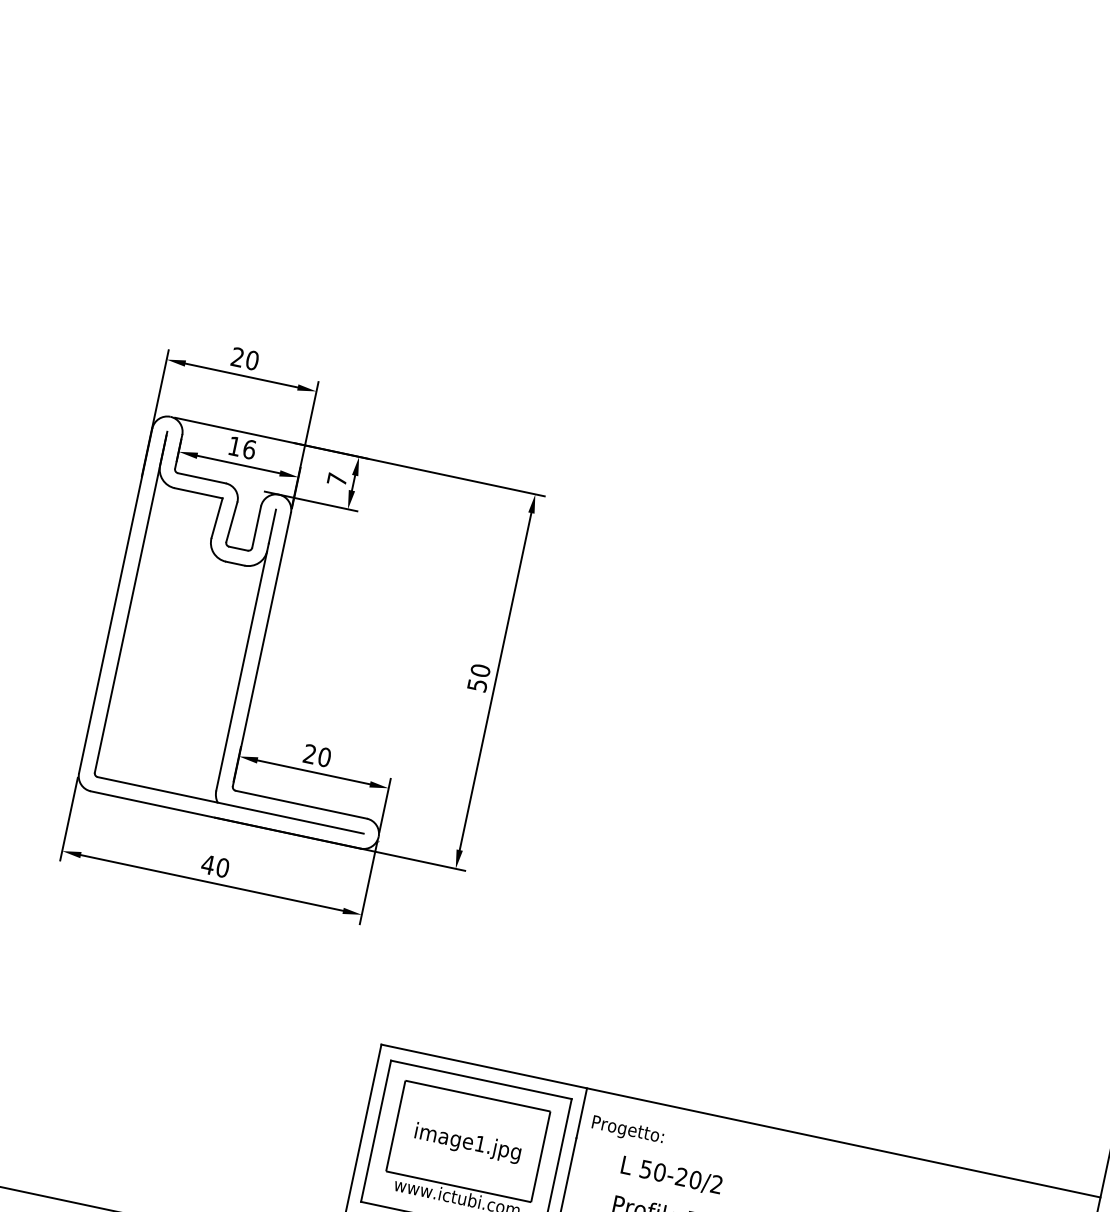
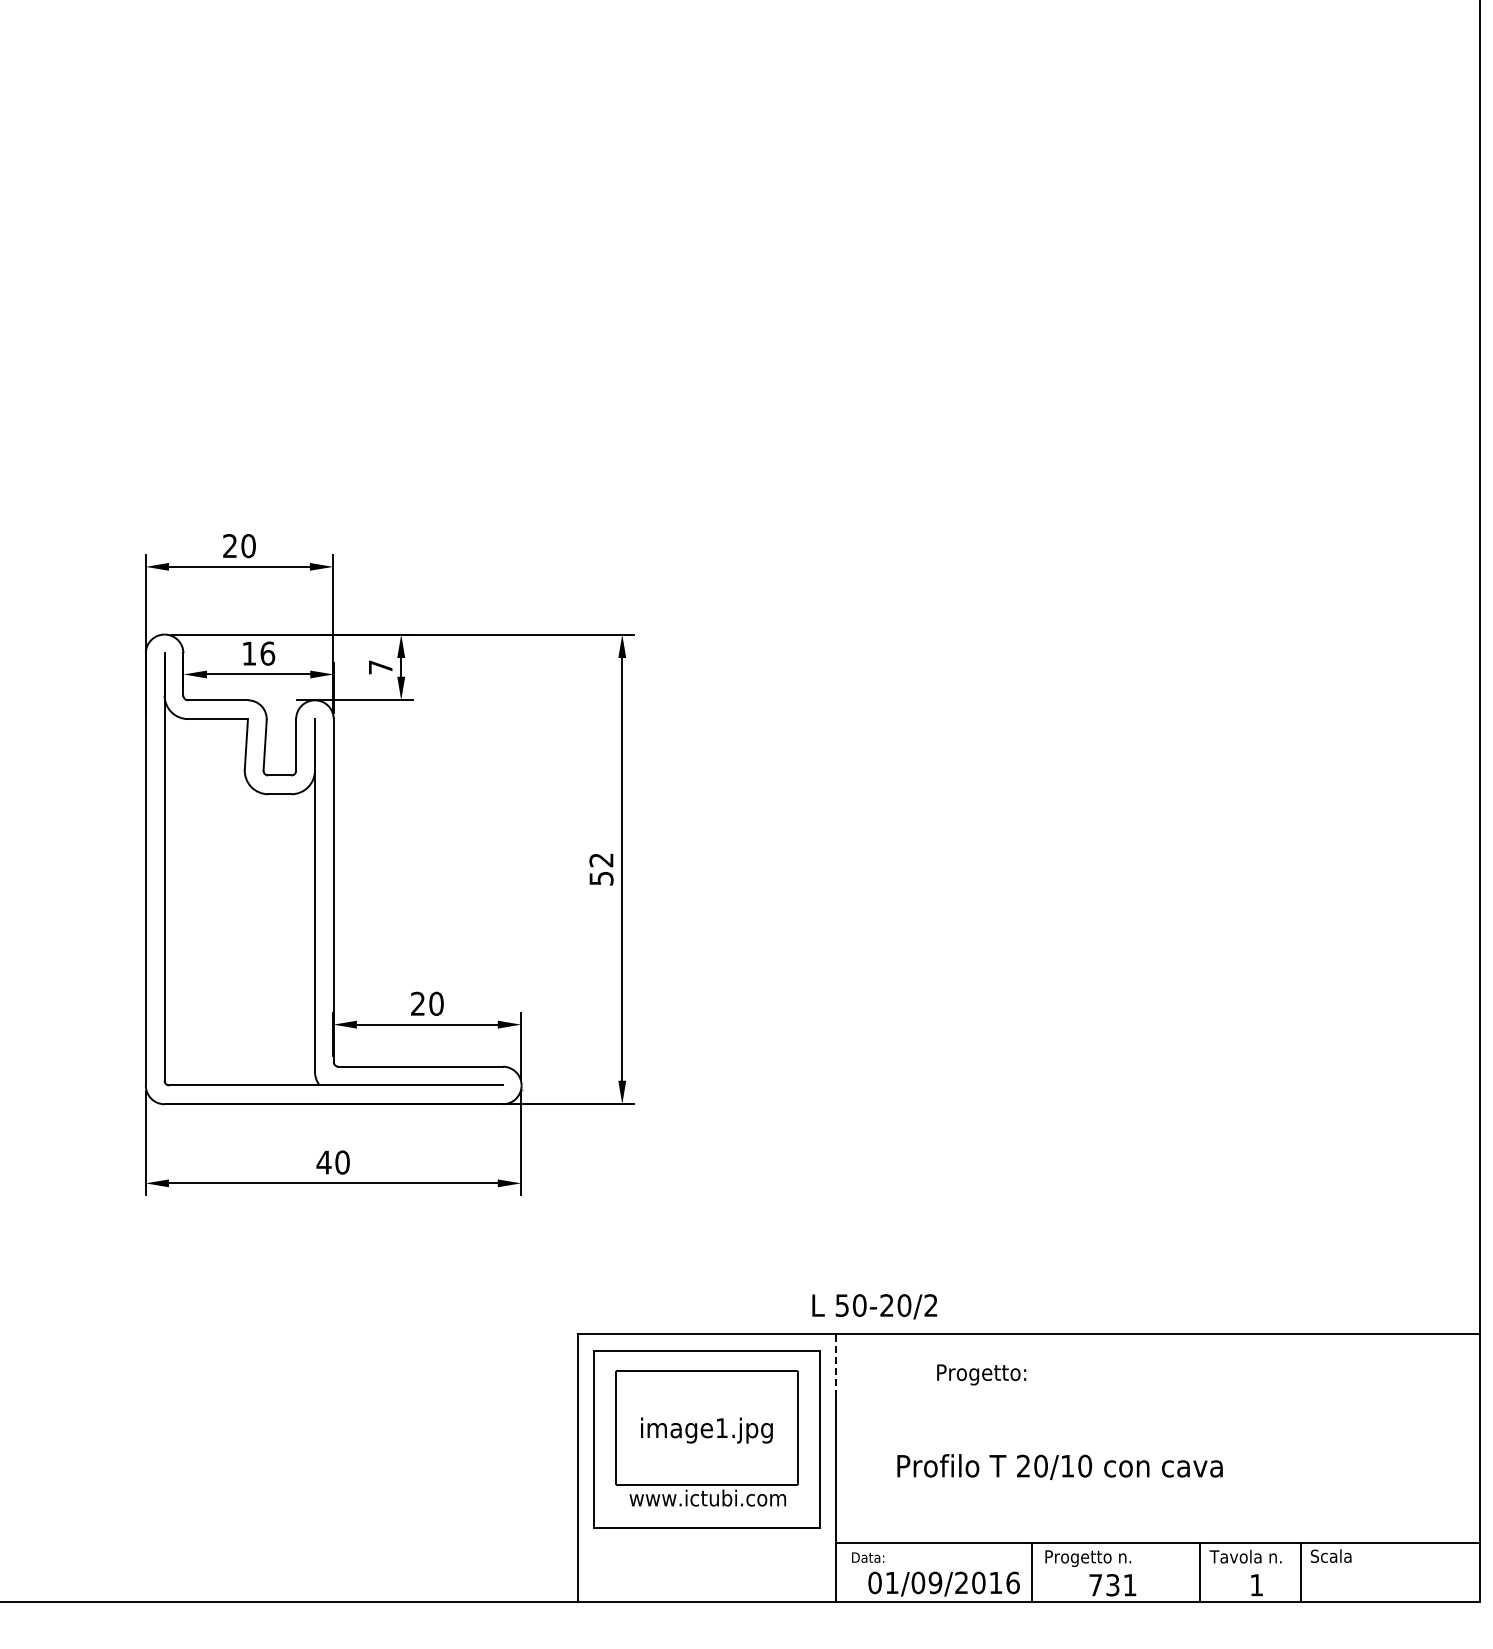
text: (480, 670) -> (601, 859), 50 -> 52
line: (581, 1112) -> (835, 1364), solid -> dashed
text: (627, 1130) -> (981, 1374), moved
text: (671, 1175) -> (874, 1306), moved

